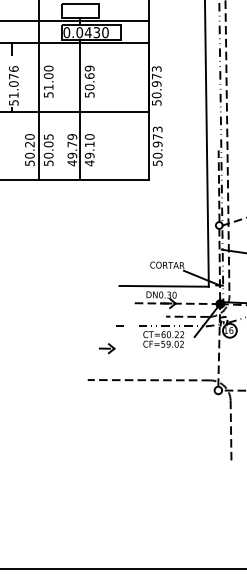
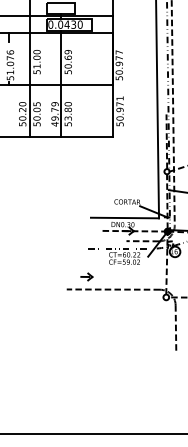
text: (156, 68) -> (119, 52), 50.973 -> 50.977
text: (157, 129) -> (119, 98), 50.973 -> 50.971
text: (89, 153) -> (68, 116), 49.10 -> 53.80
part: (107, 348) -> (87, 276), moved

